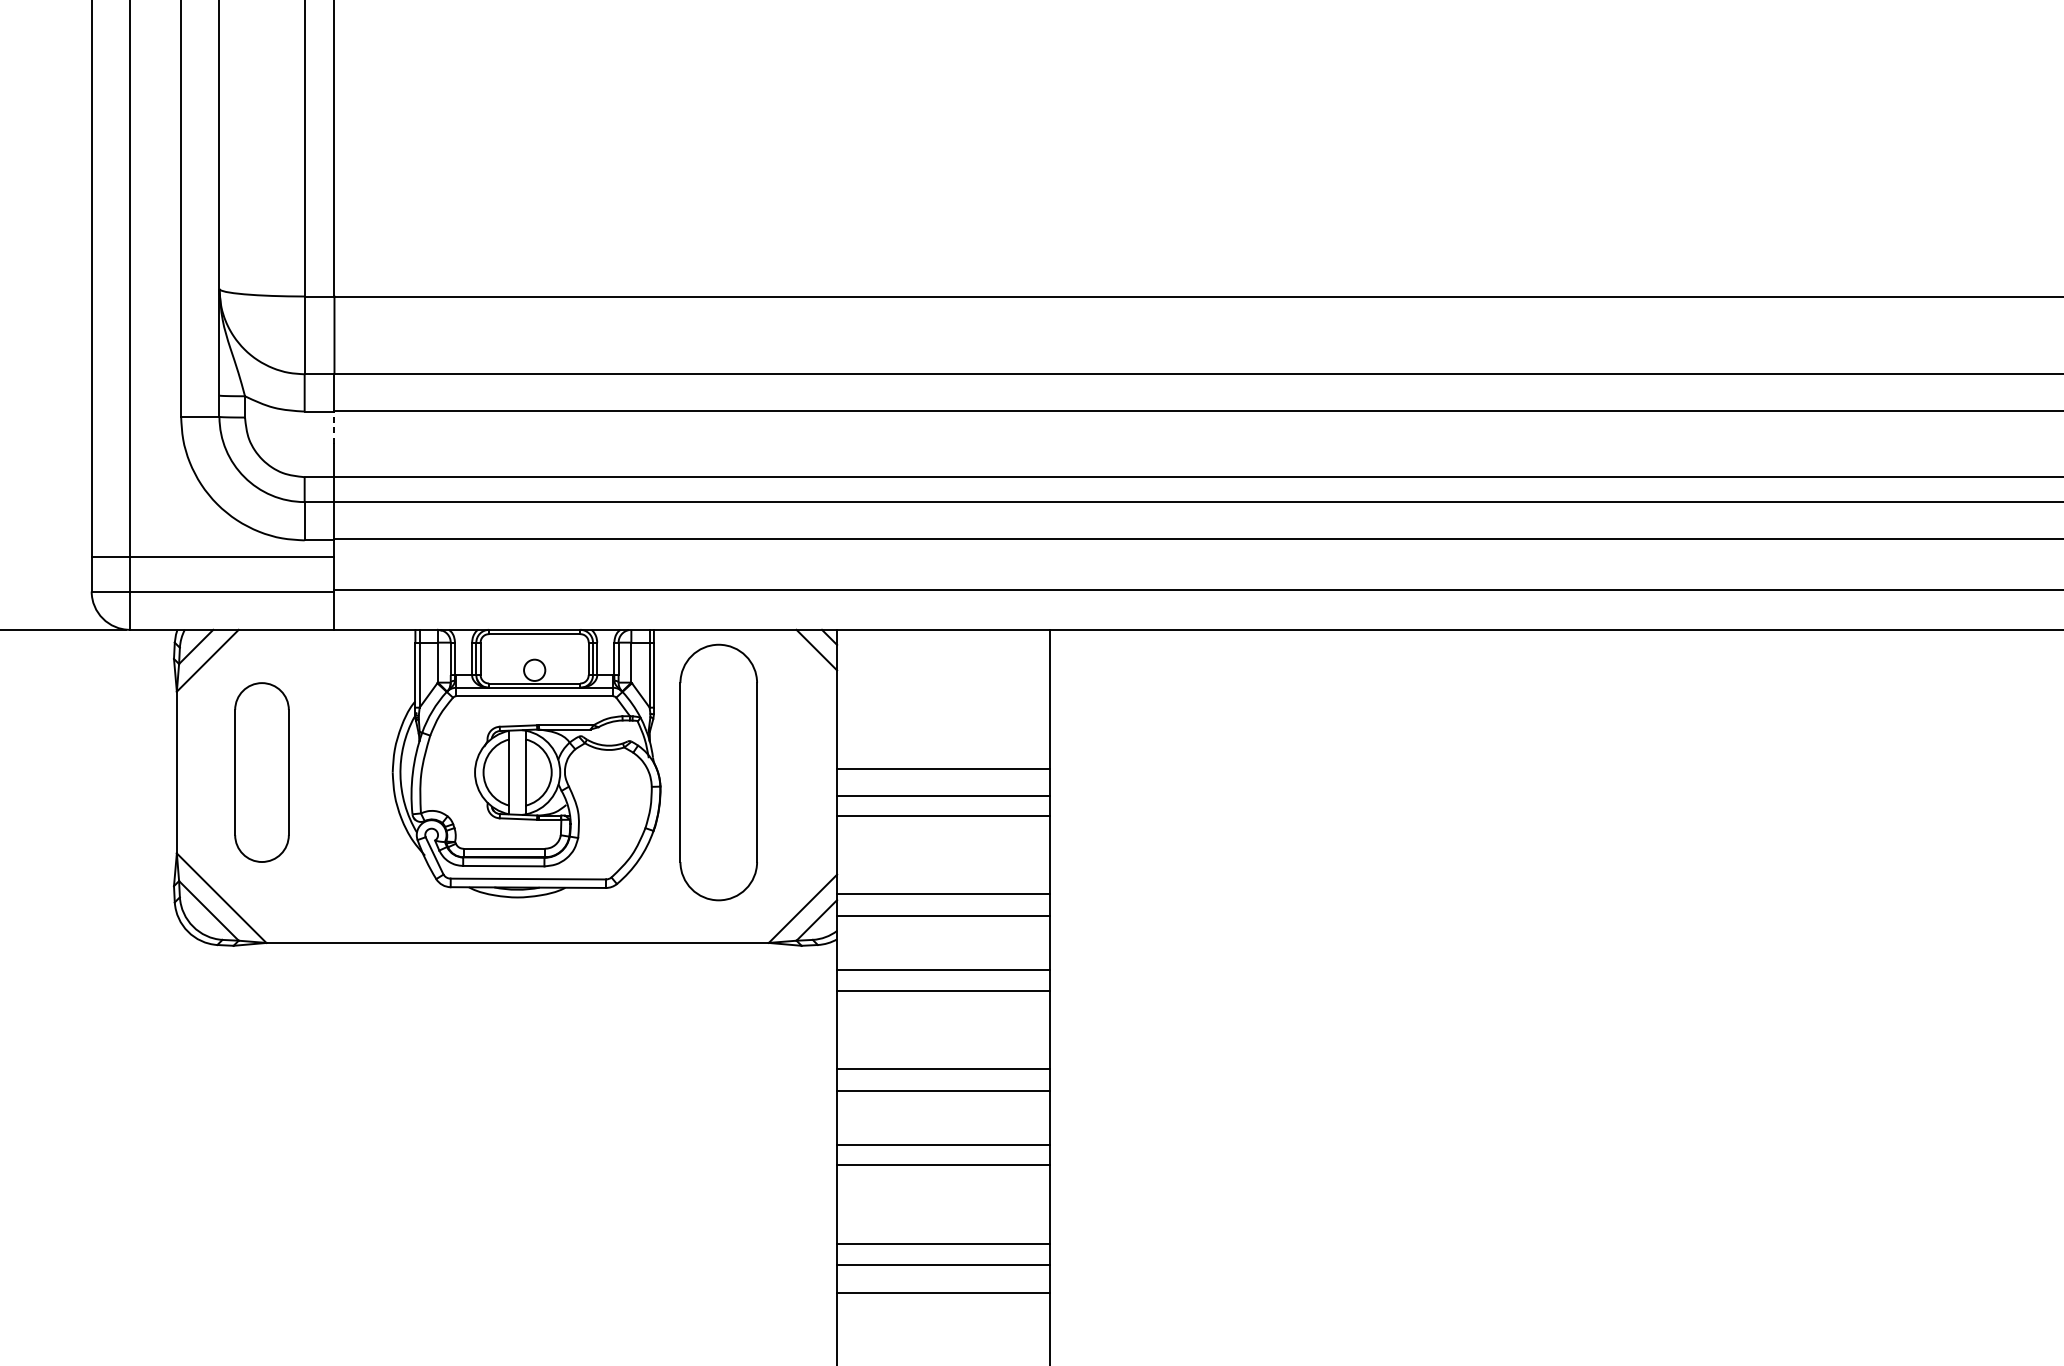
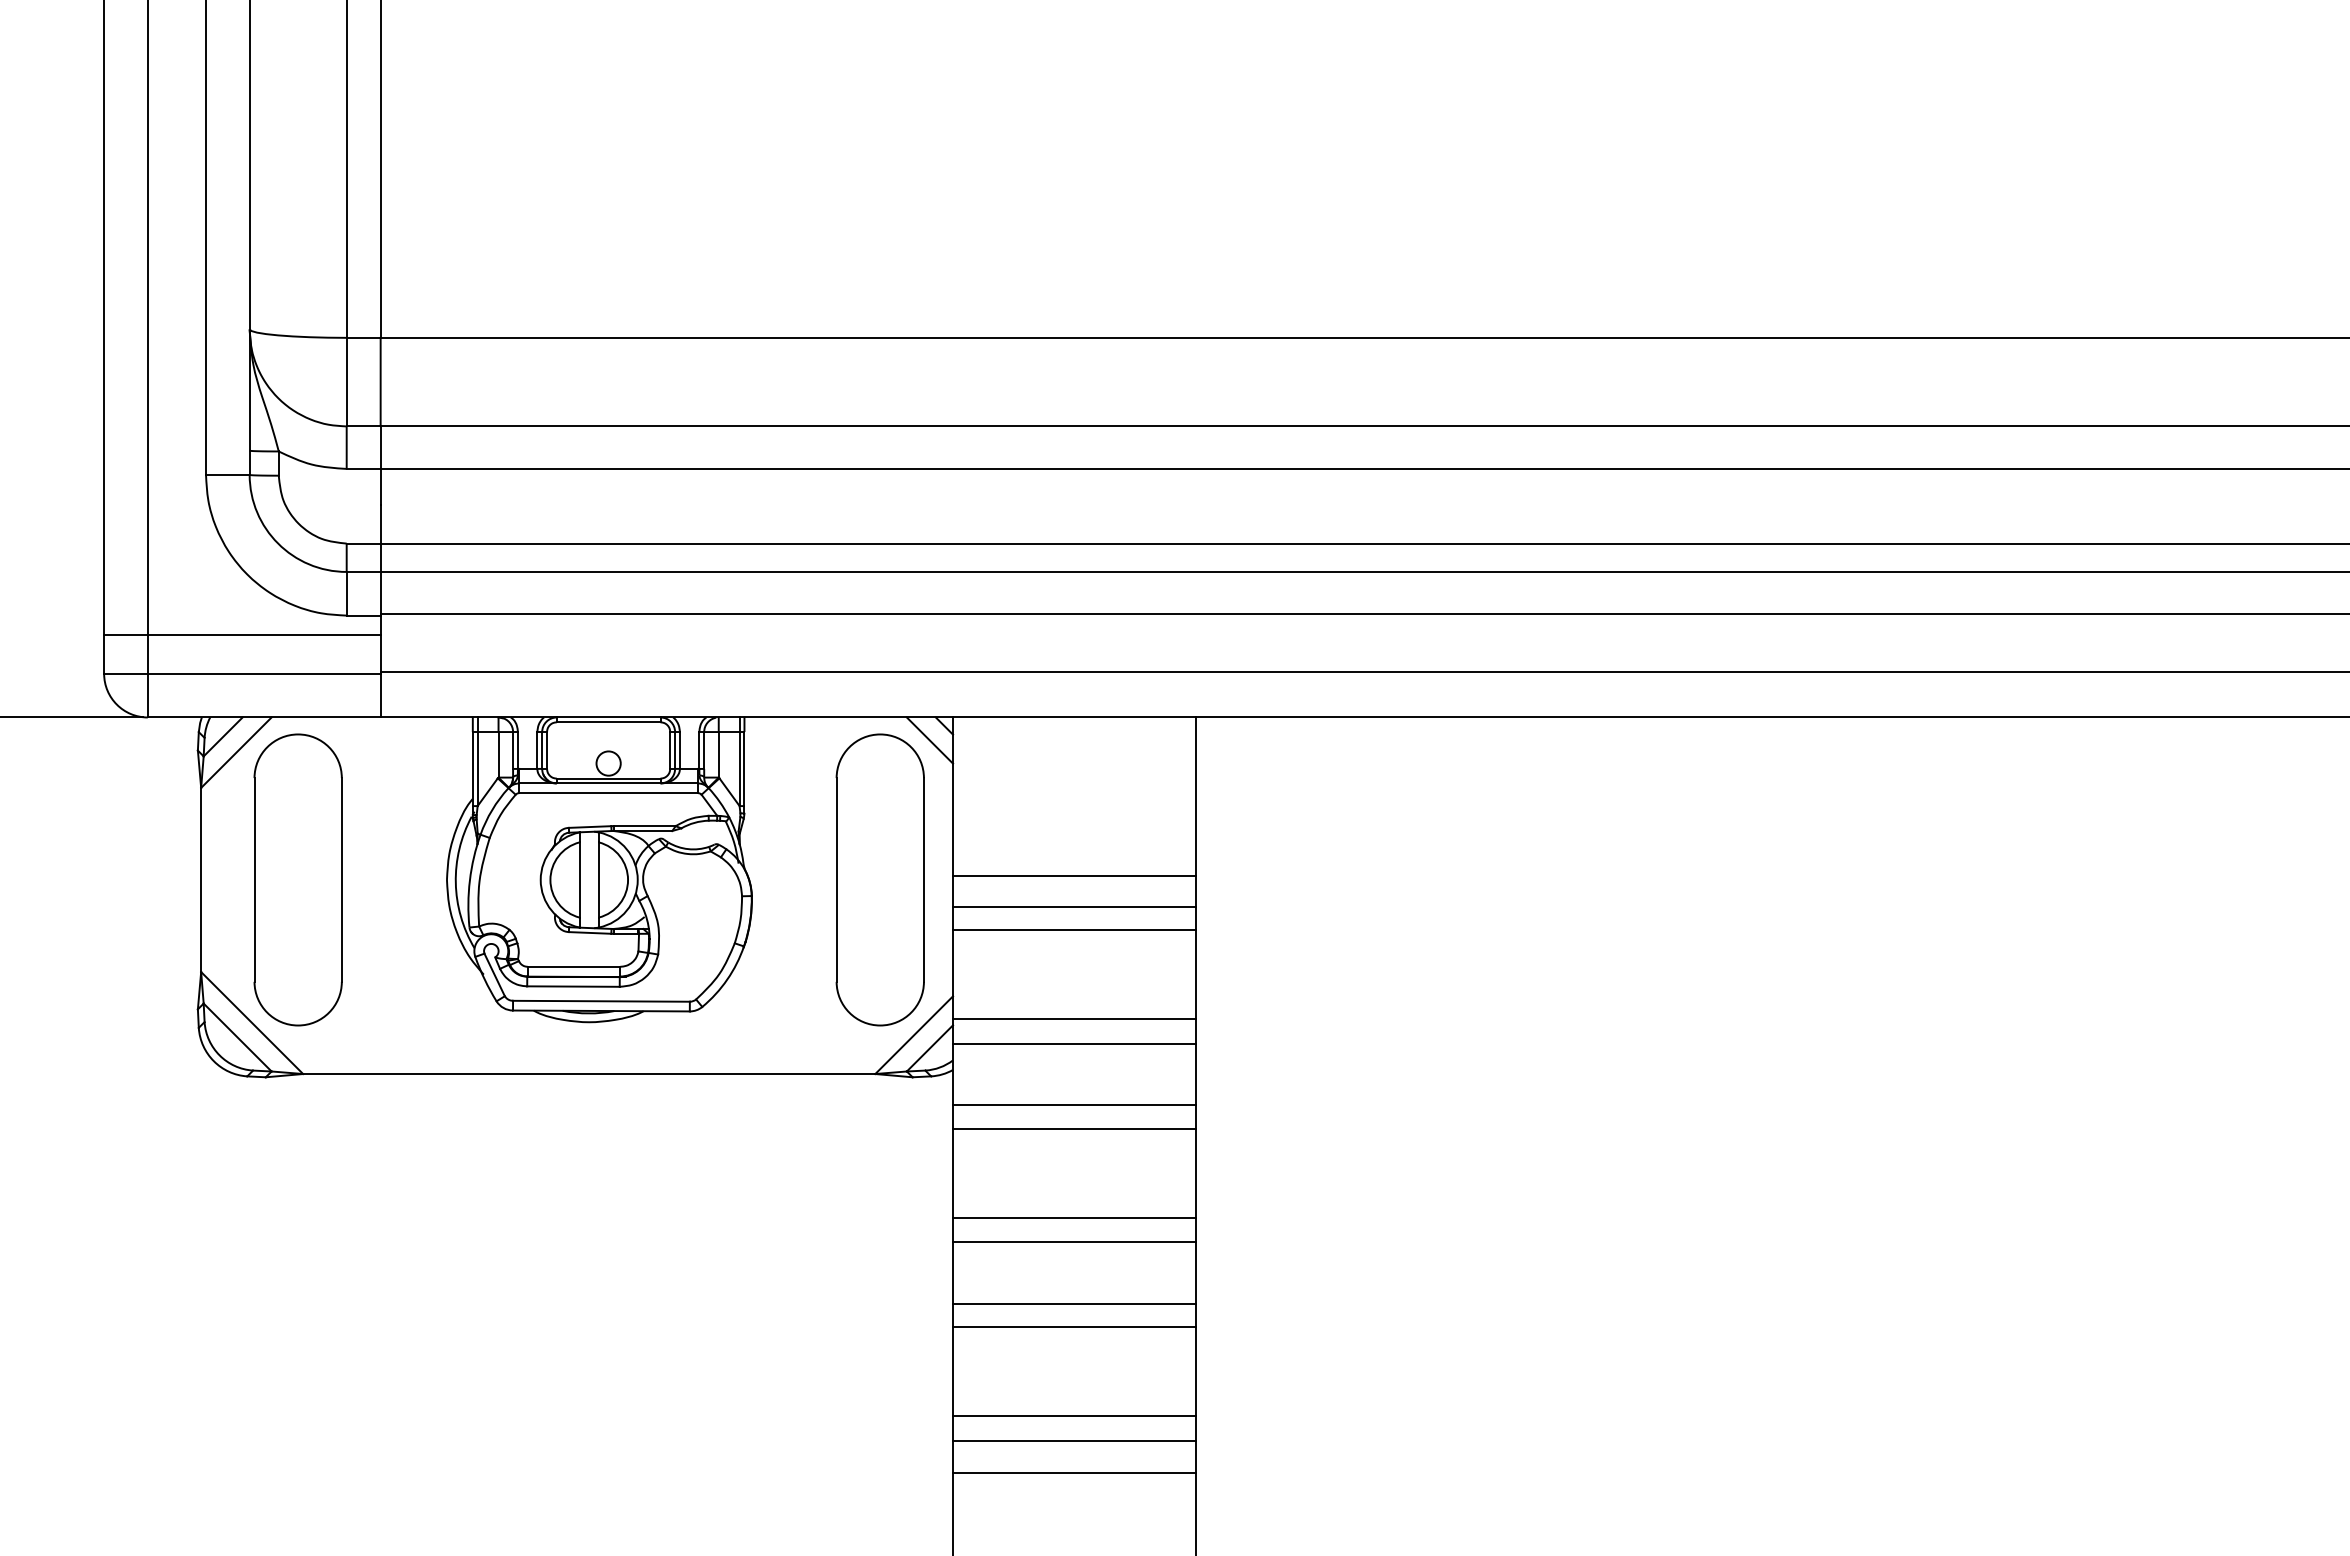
line: (334, 427) -> (380, 486), dashed -> solid
part: (261, 772) -> (297, 879), size x1.43
part: (718, 772) -> (879, 879), moved

